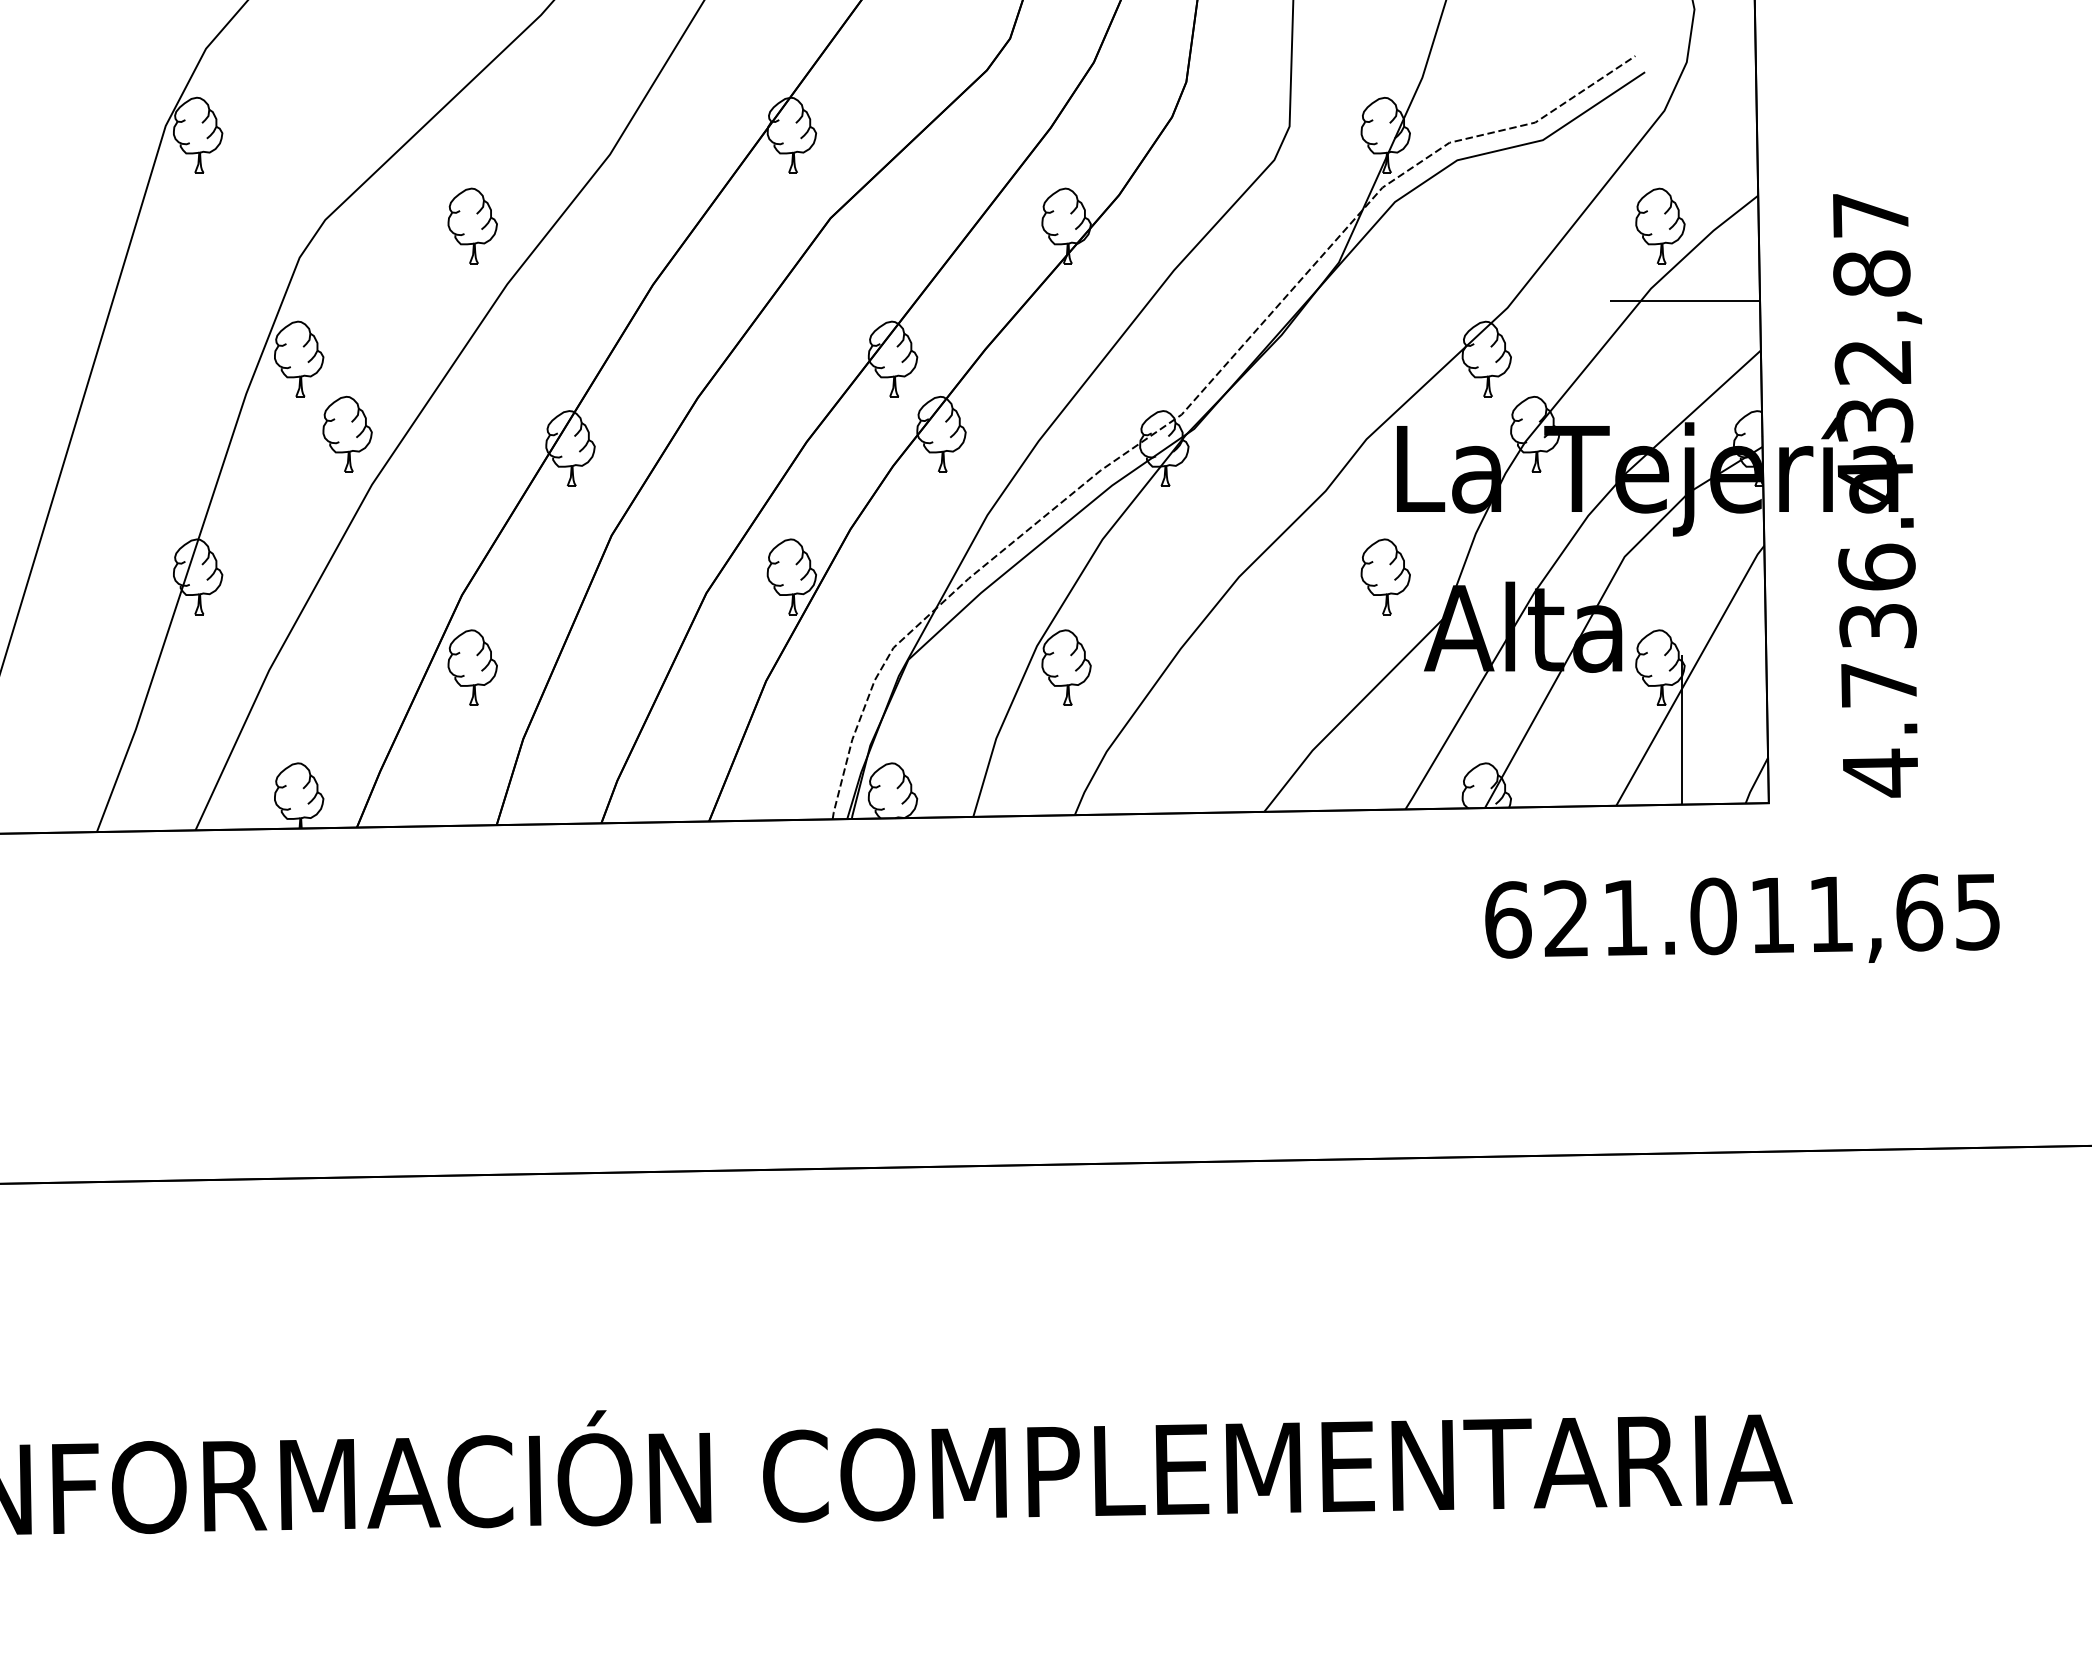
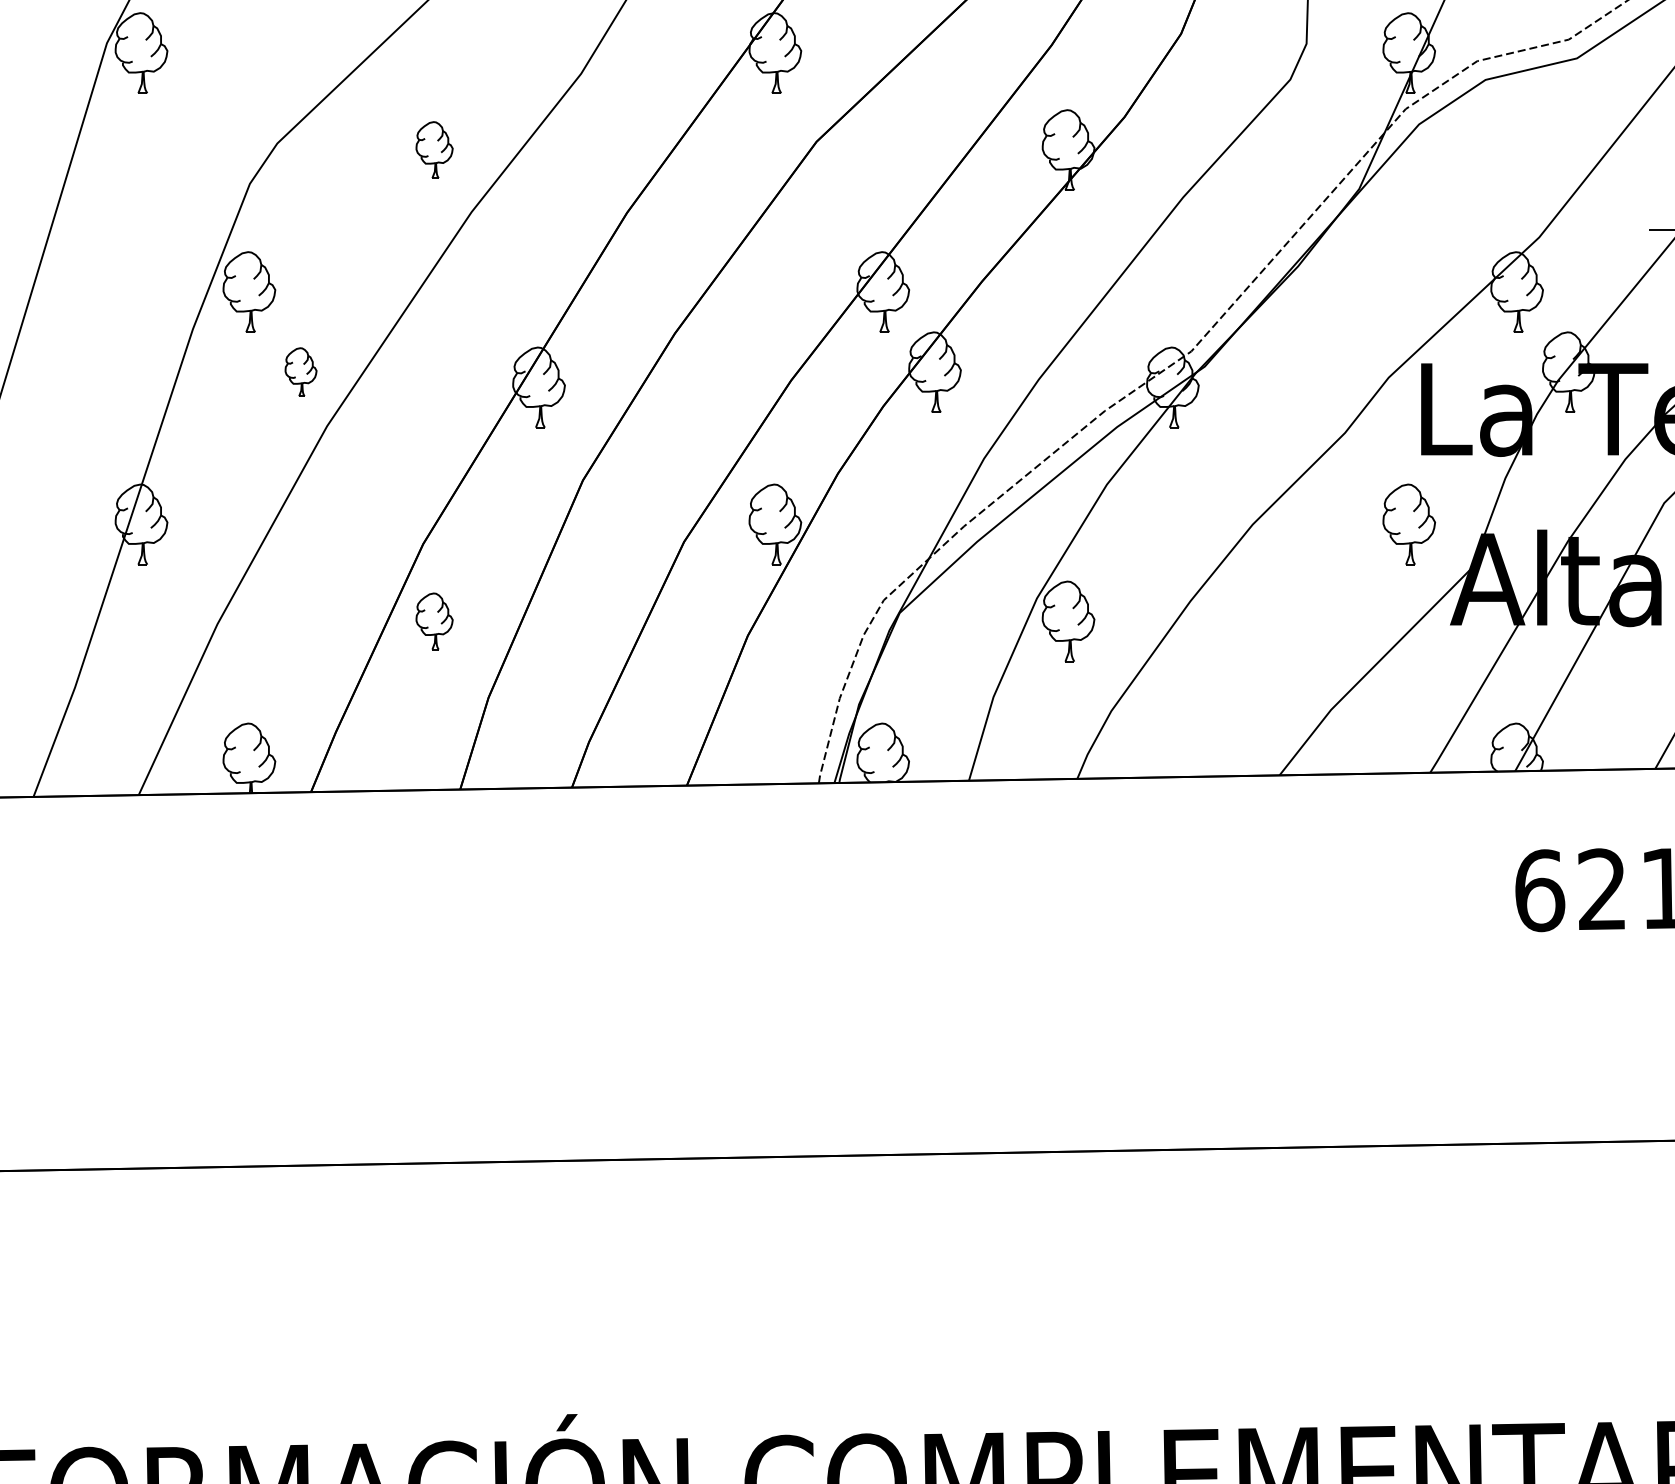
part: (472, 225) -> (434, 149), size x0.7
part: (347, 433) -> (300, 371), size x0.6
part: (472, 667) -> (434, 621), size x0.7

